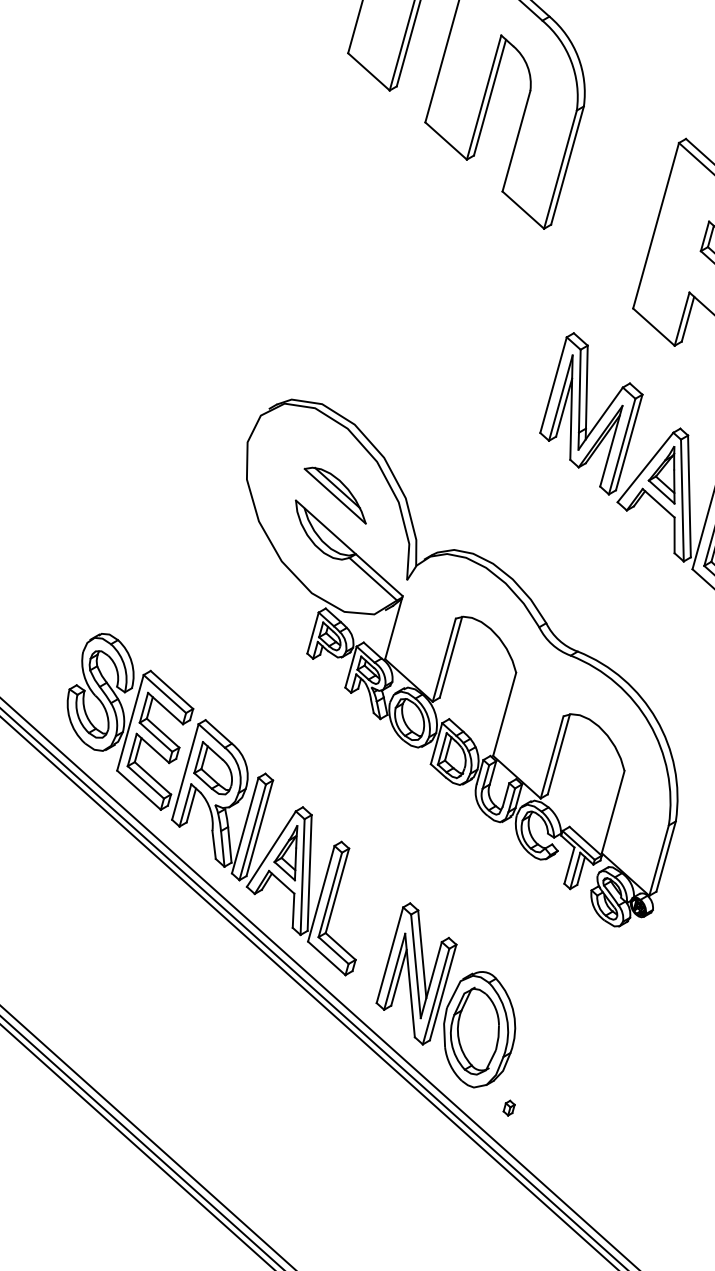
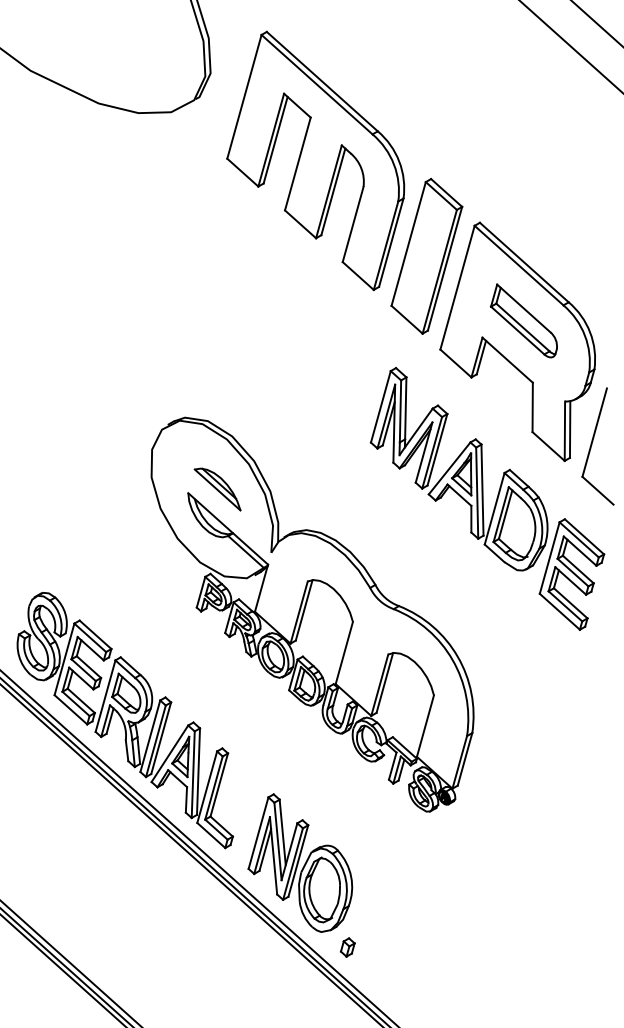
part: (614, 182) -> (426, 255), added
part: (508, 1108) -> (347, 947), size x1.67

